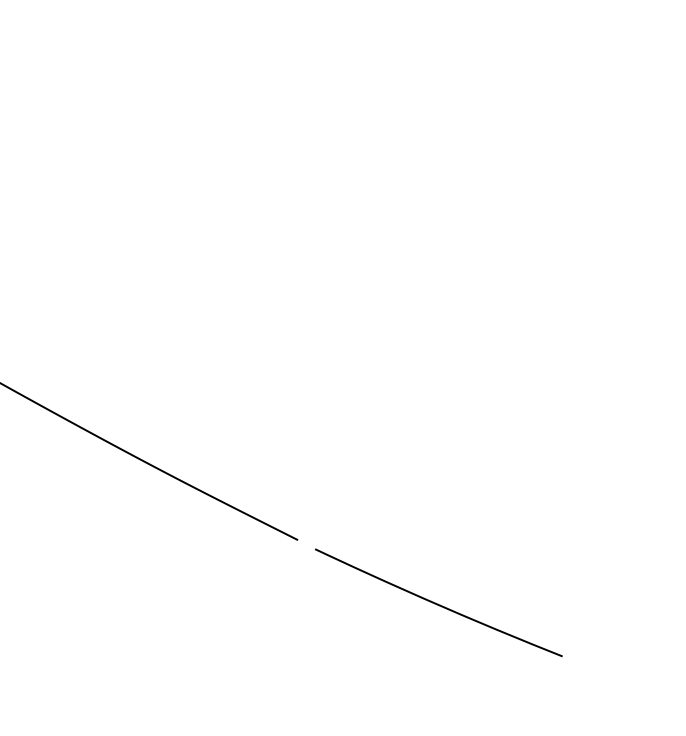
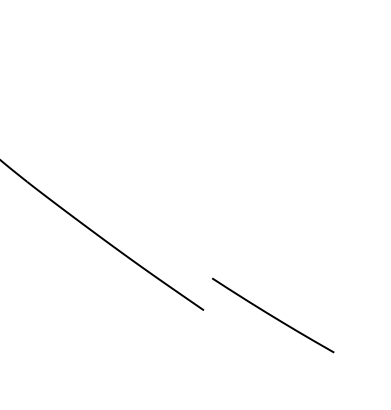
curve: (439, 602) -> (273, 315), moved

